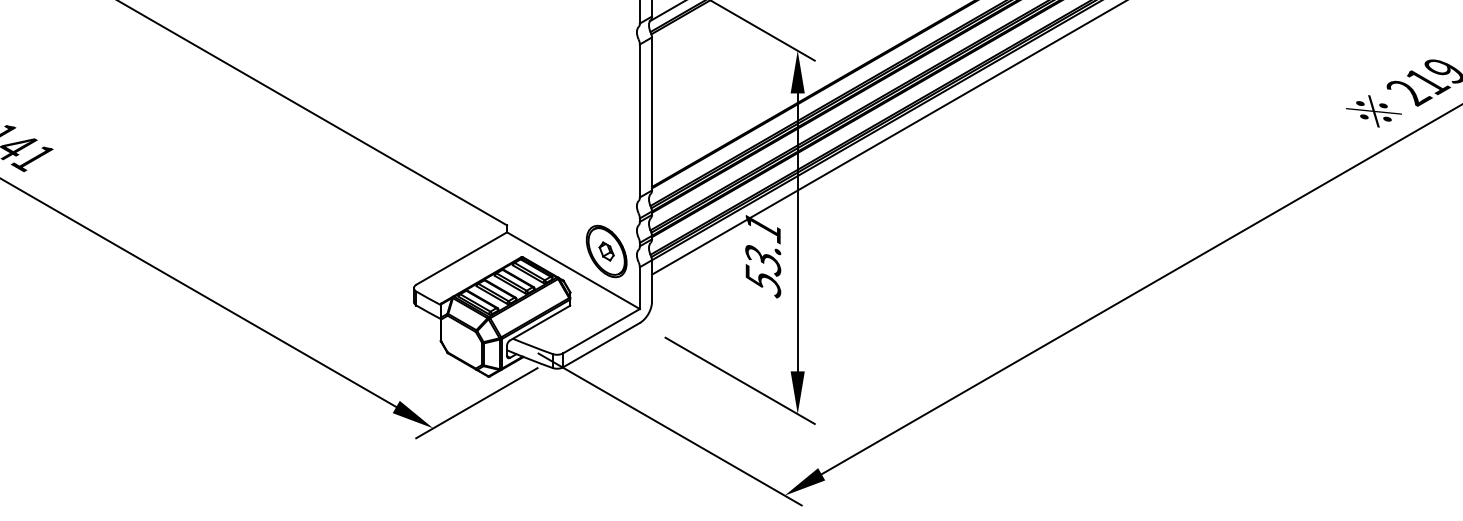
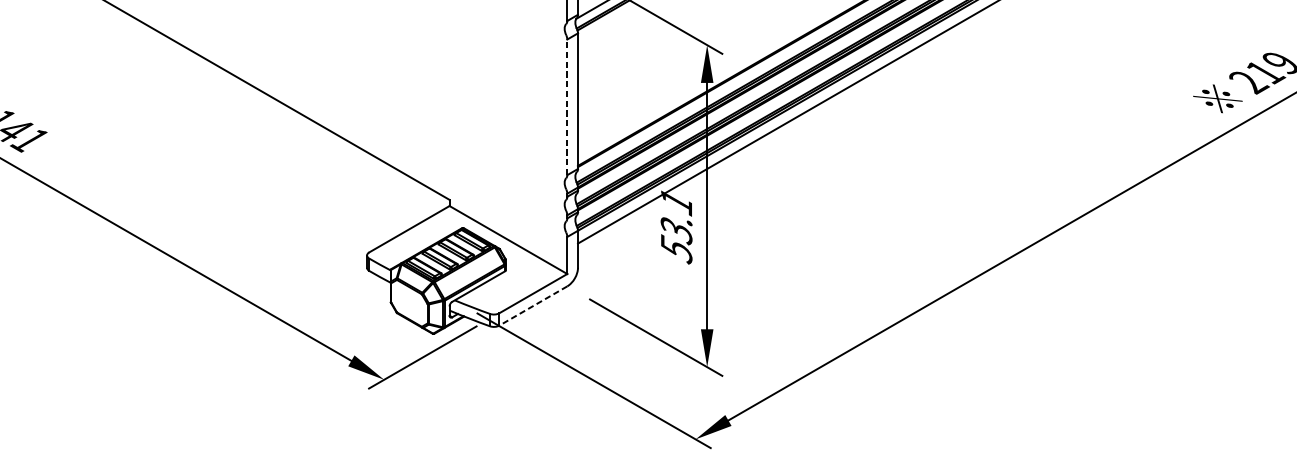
line: (639, 120) -> (566, 106), solid -> dashed
part: (606, 251) -> (537, 223), removed
line: (601, 345) -> (533, 306), solid -> dashed

